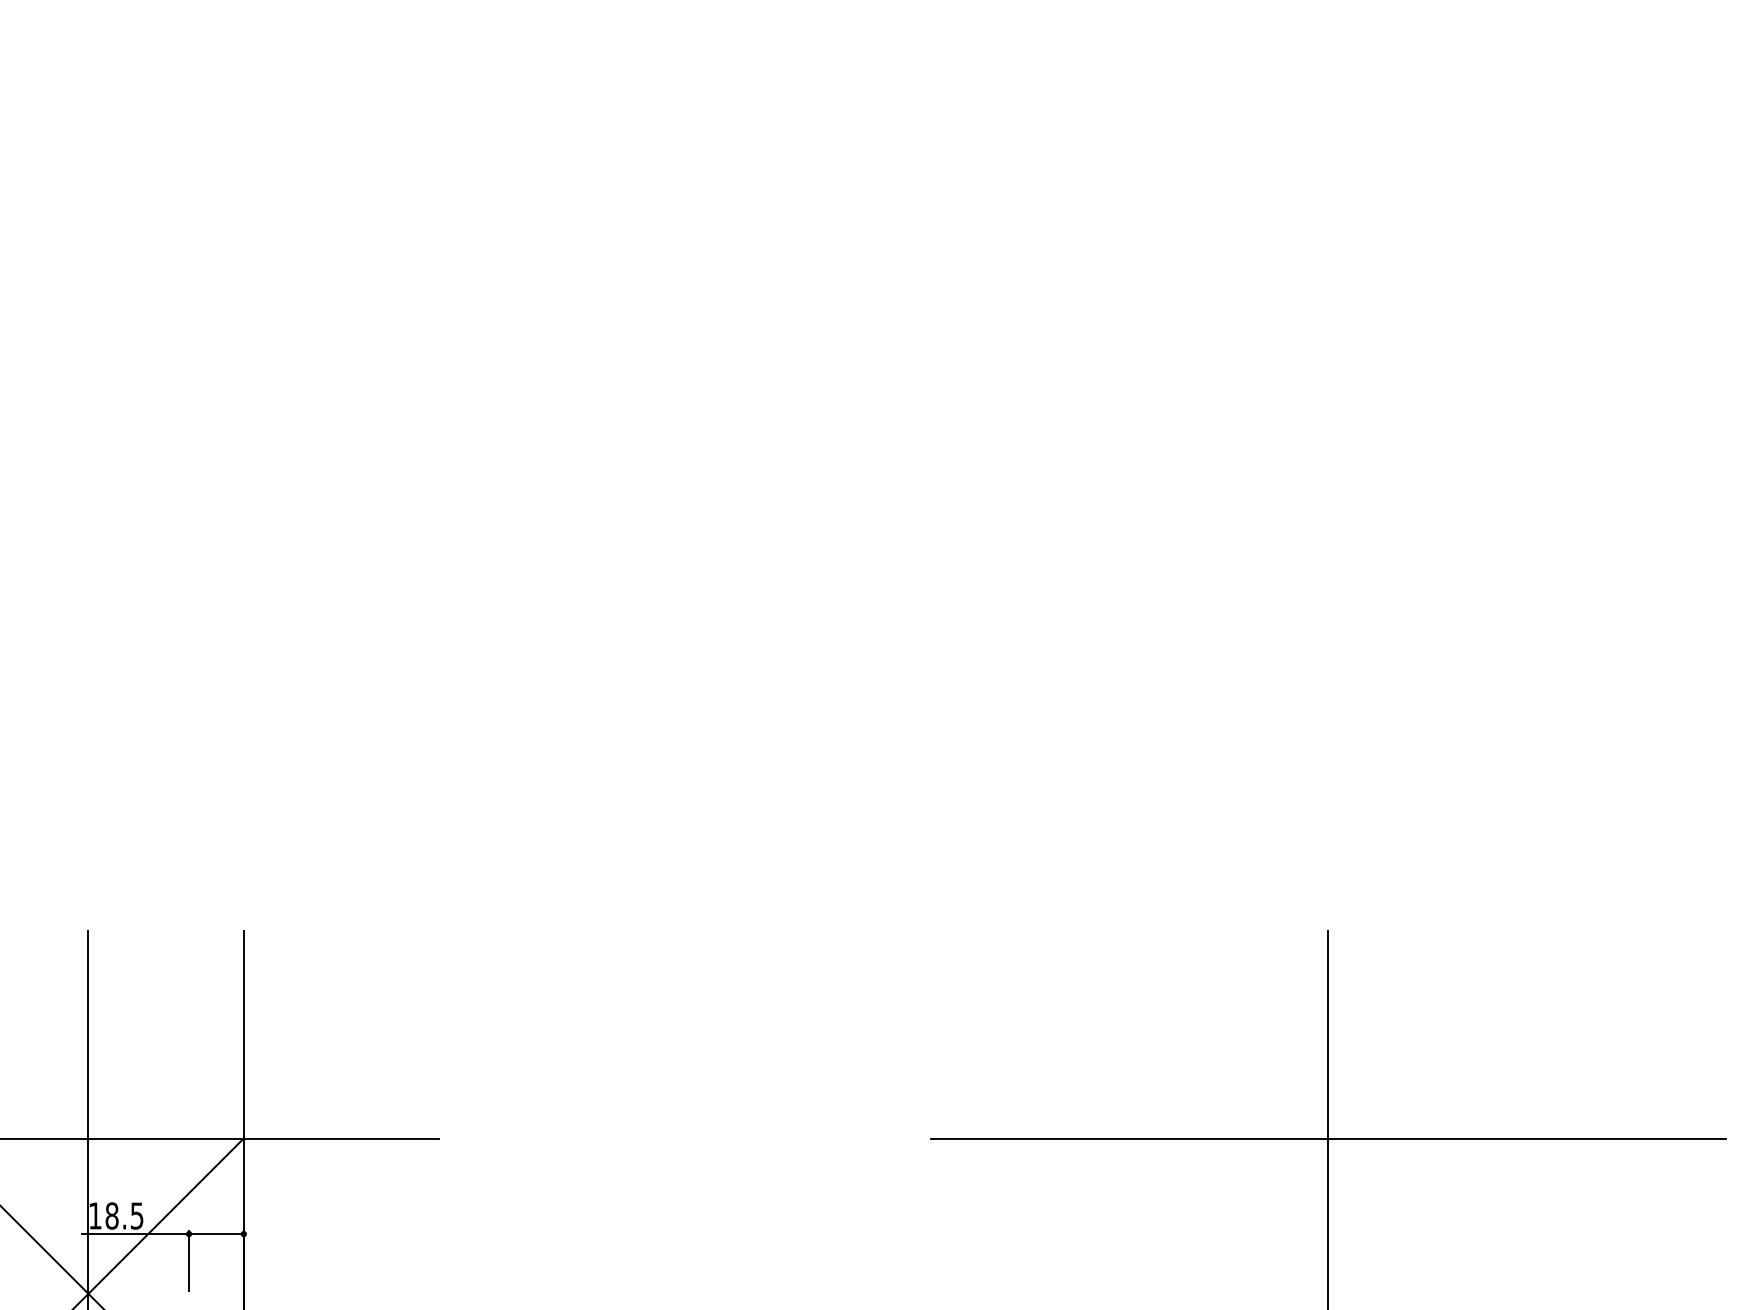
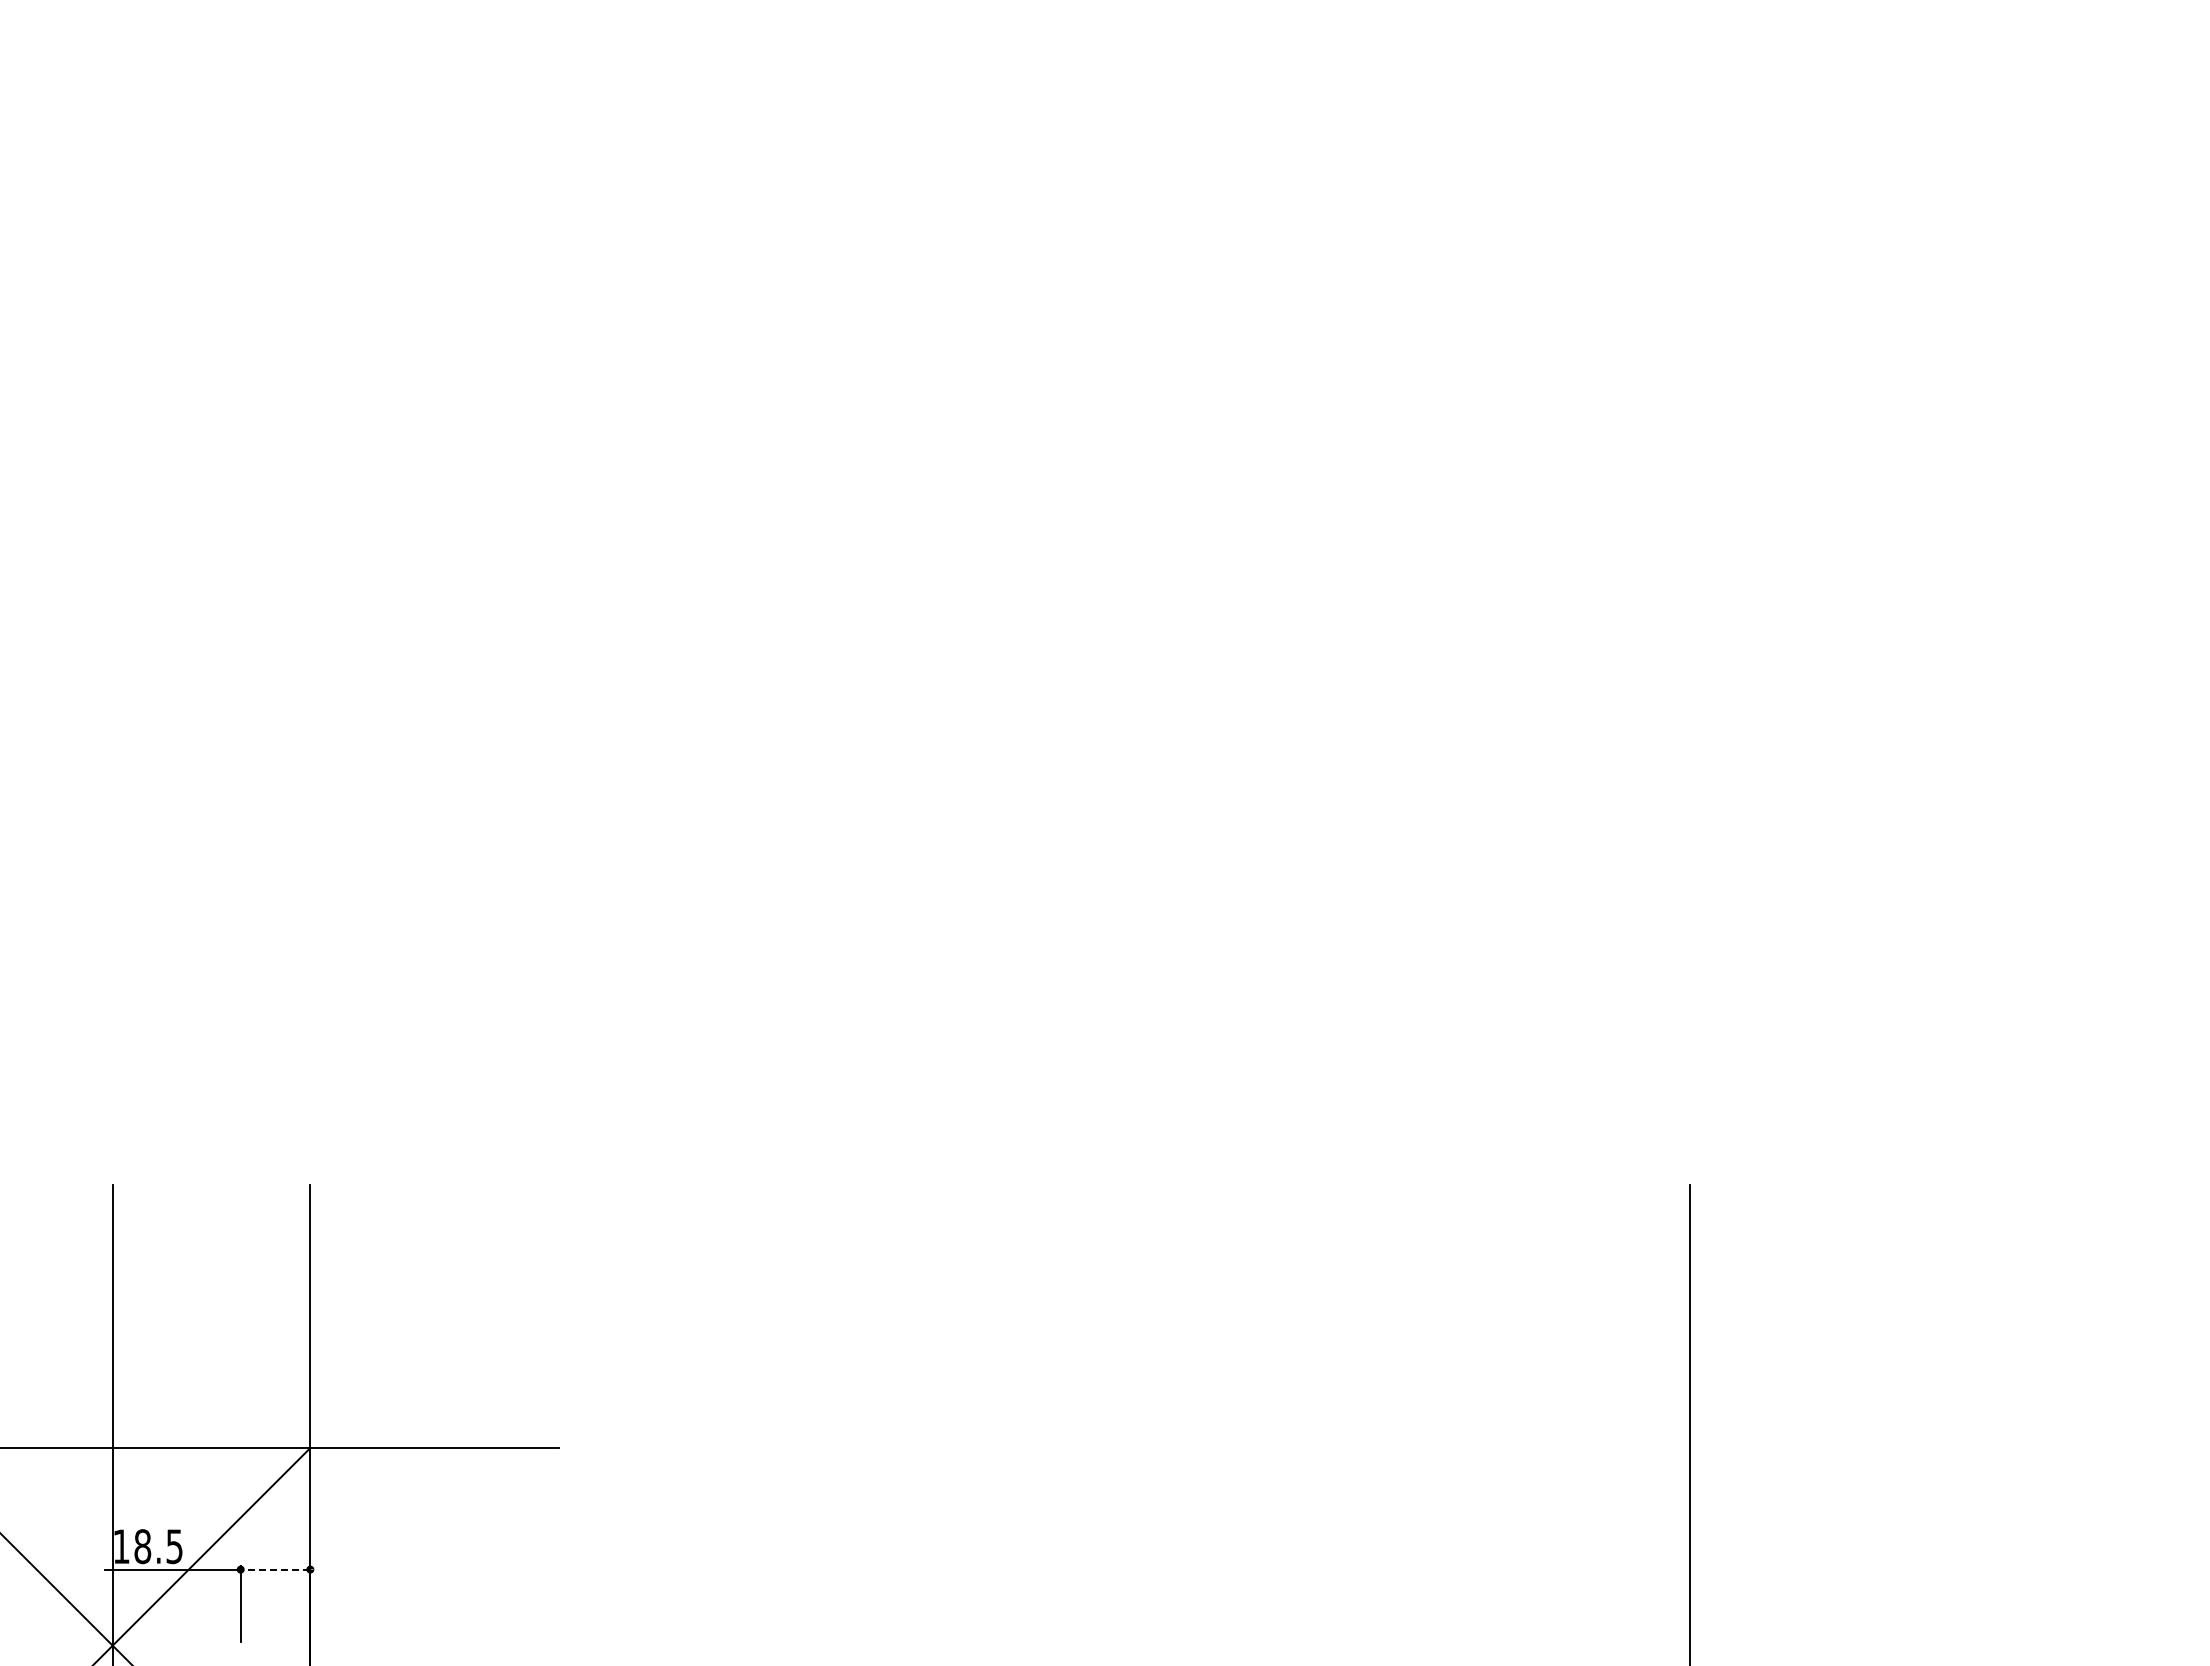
line: (1327, 1138) -> (1689, 1448), removed
line: (216, 1233) -> (275, 1569), solid -> dashed

